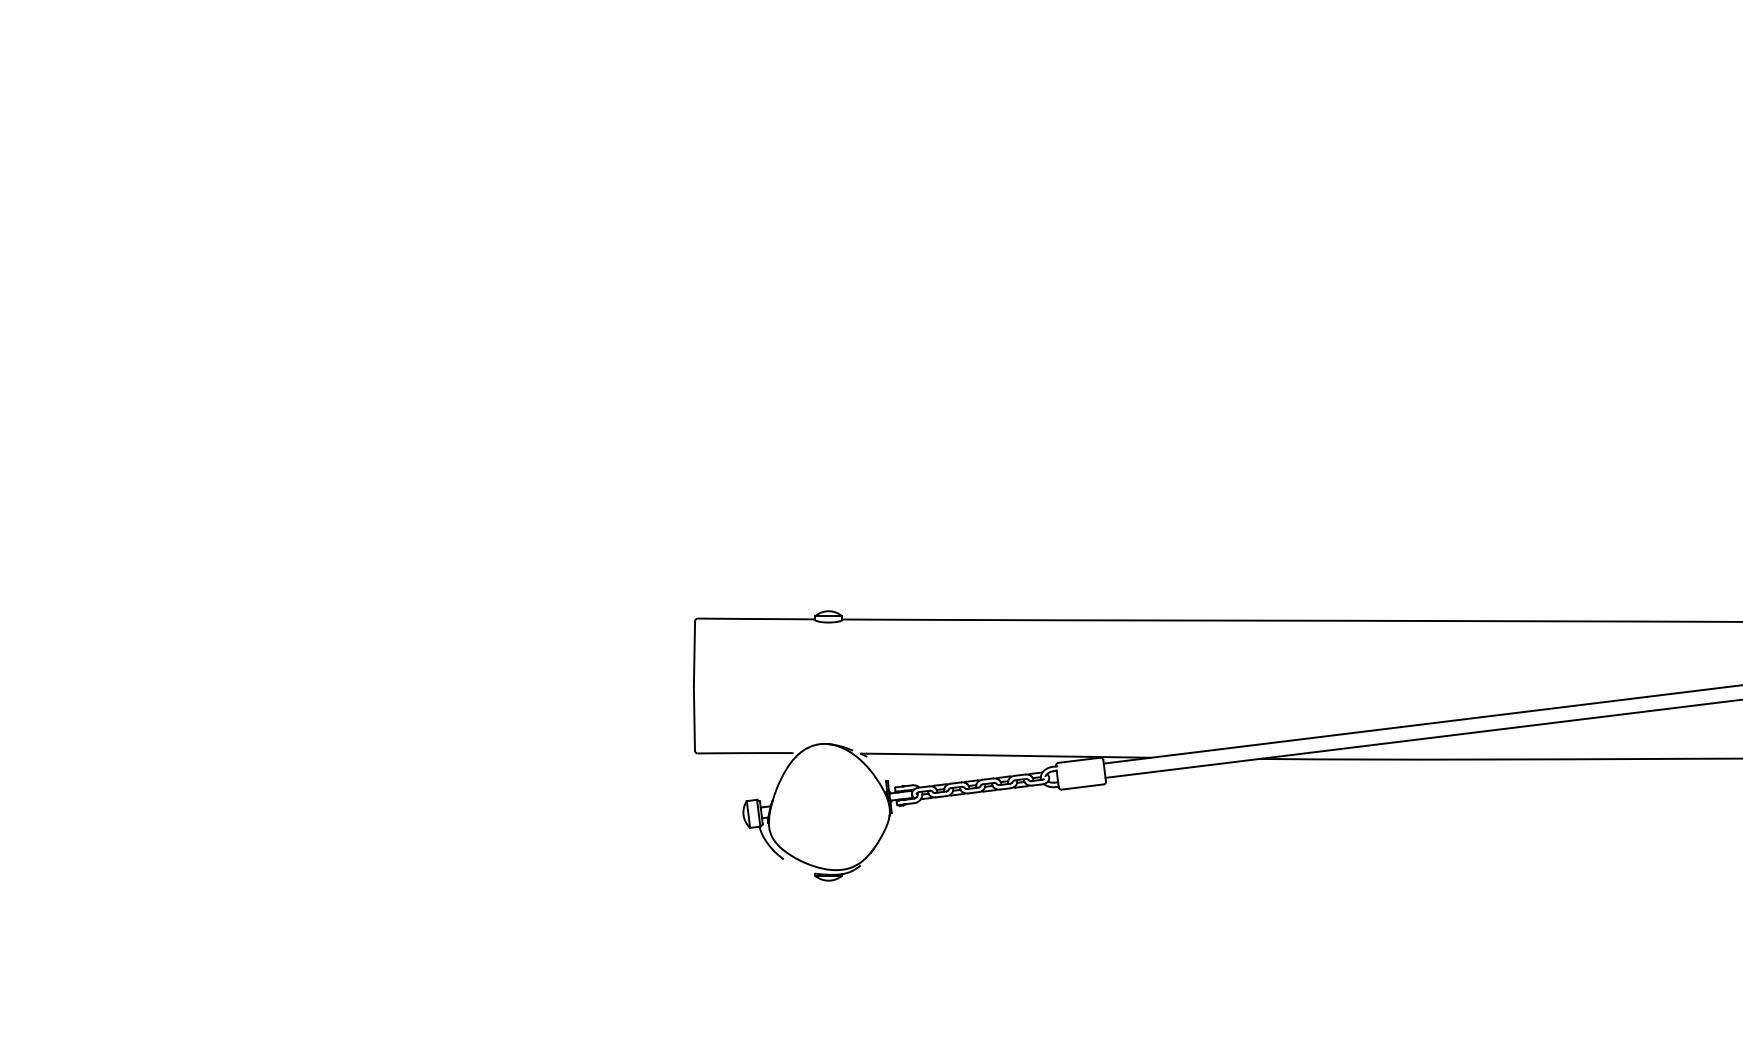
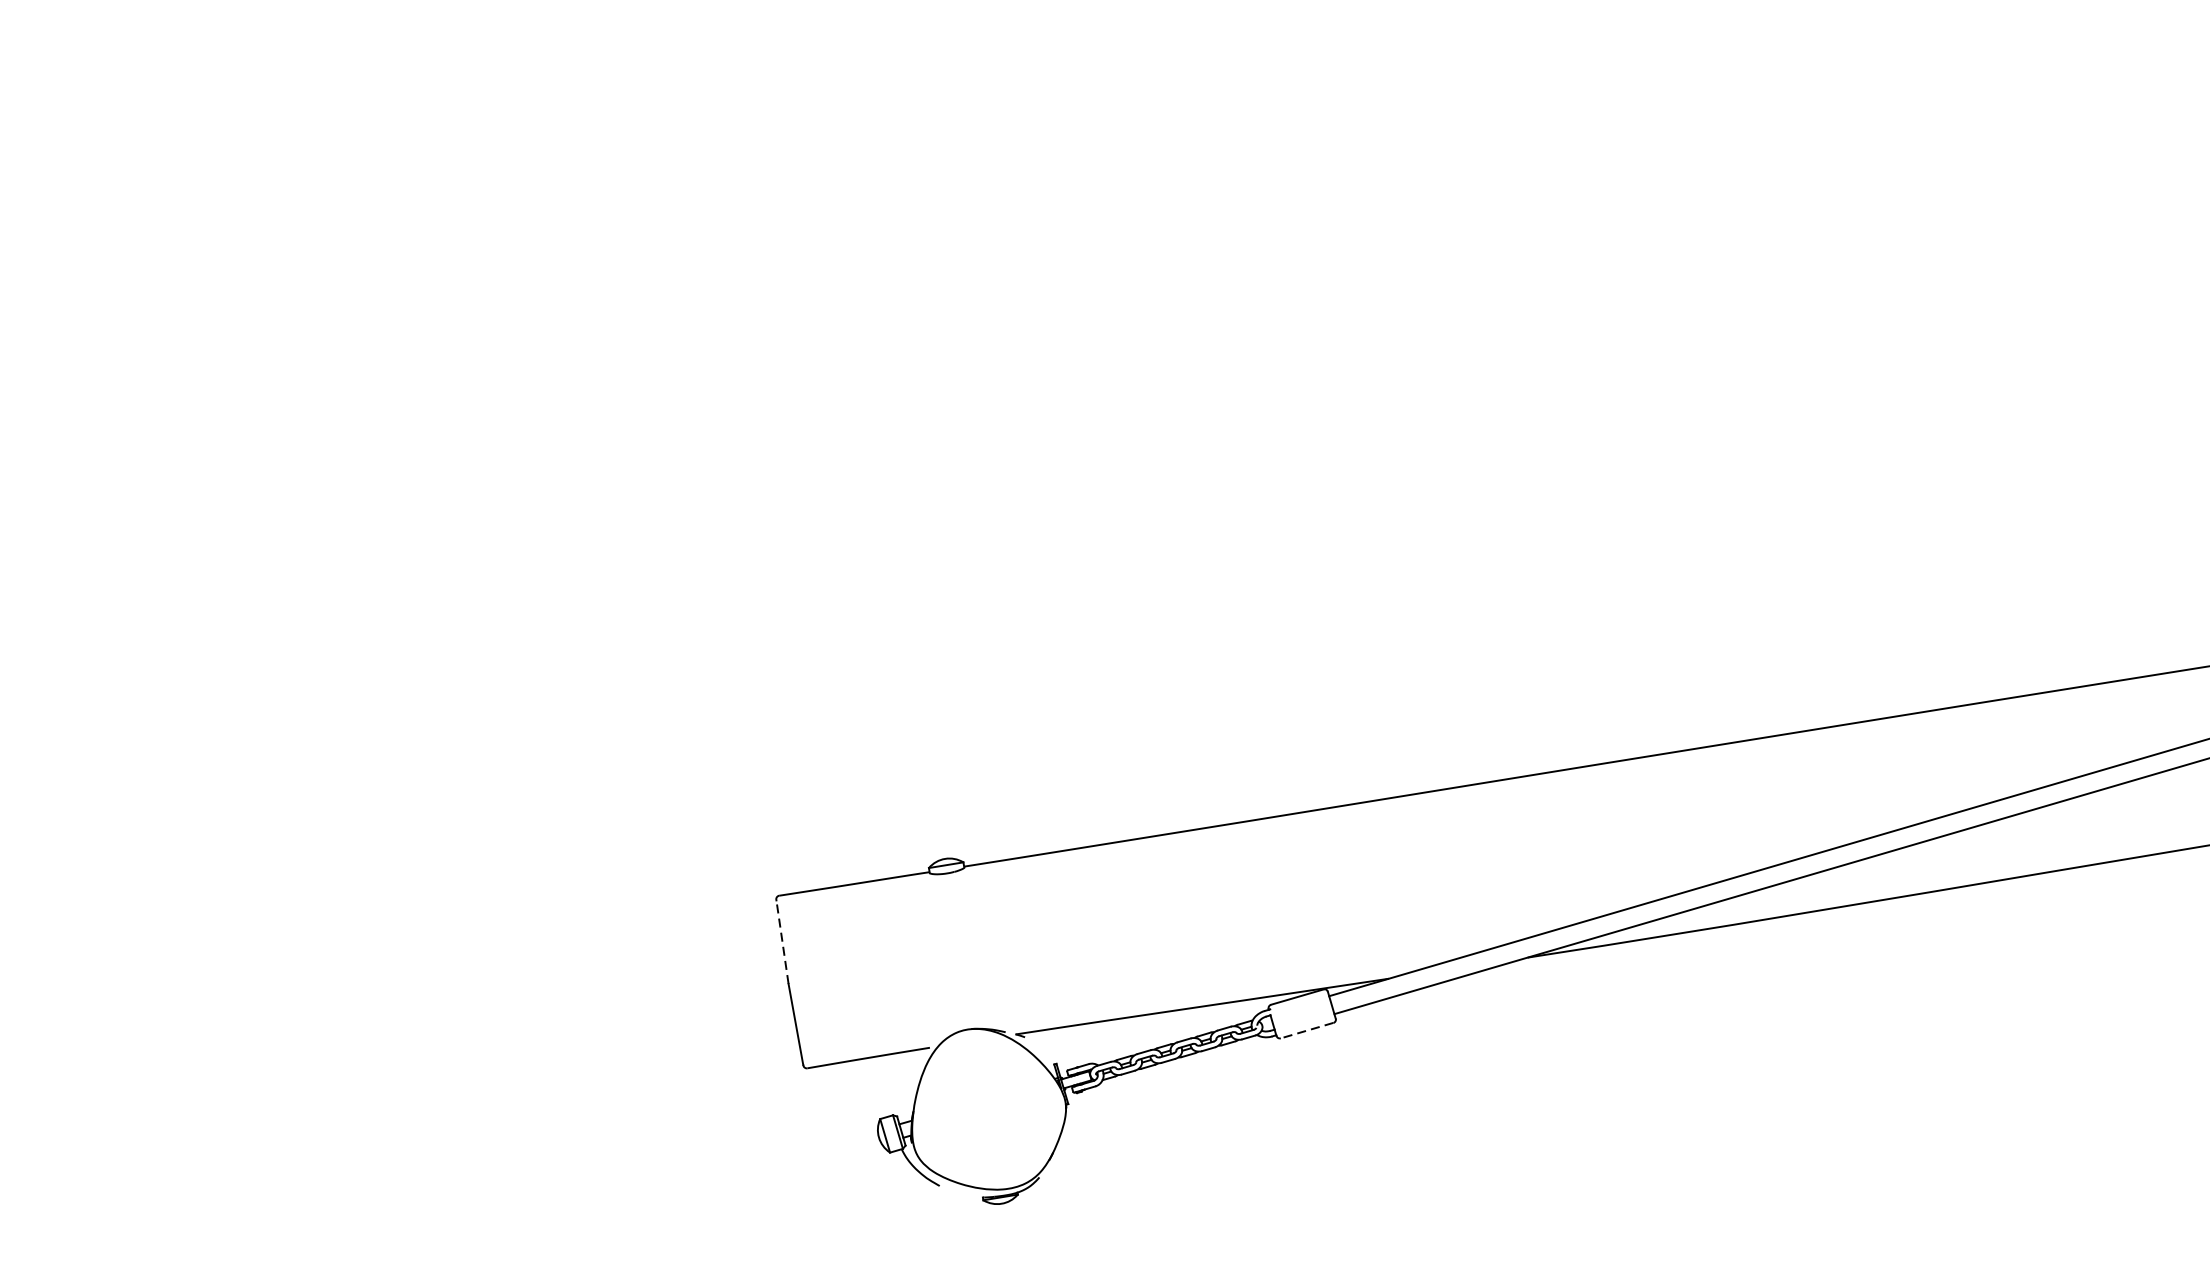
line: (694, 654) -> (782, 942), solid -> dashed
line: (1082, 787) -> (1306, 1031), solid -> dashed

